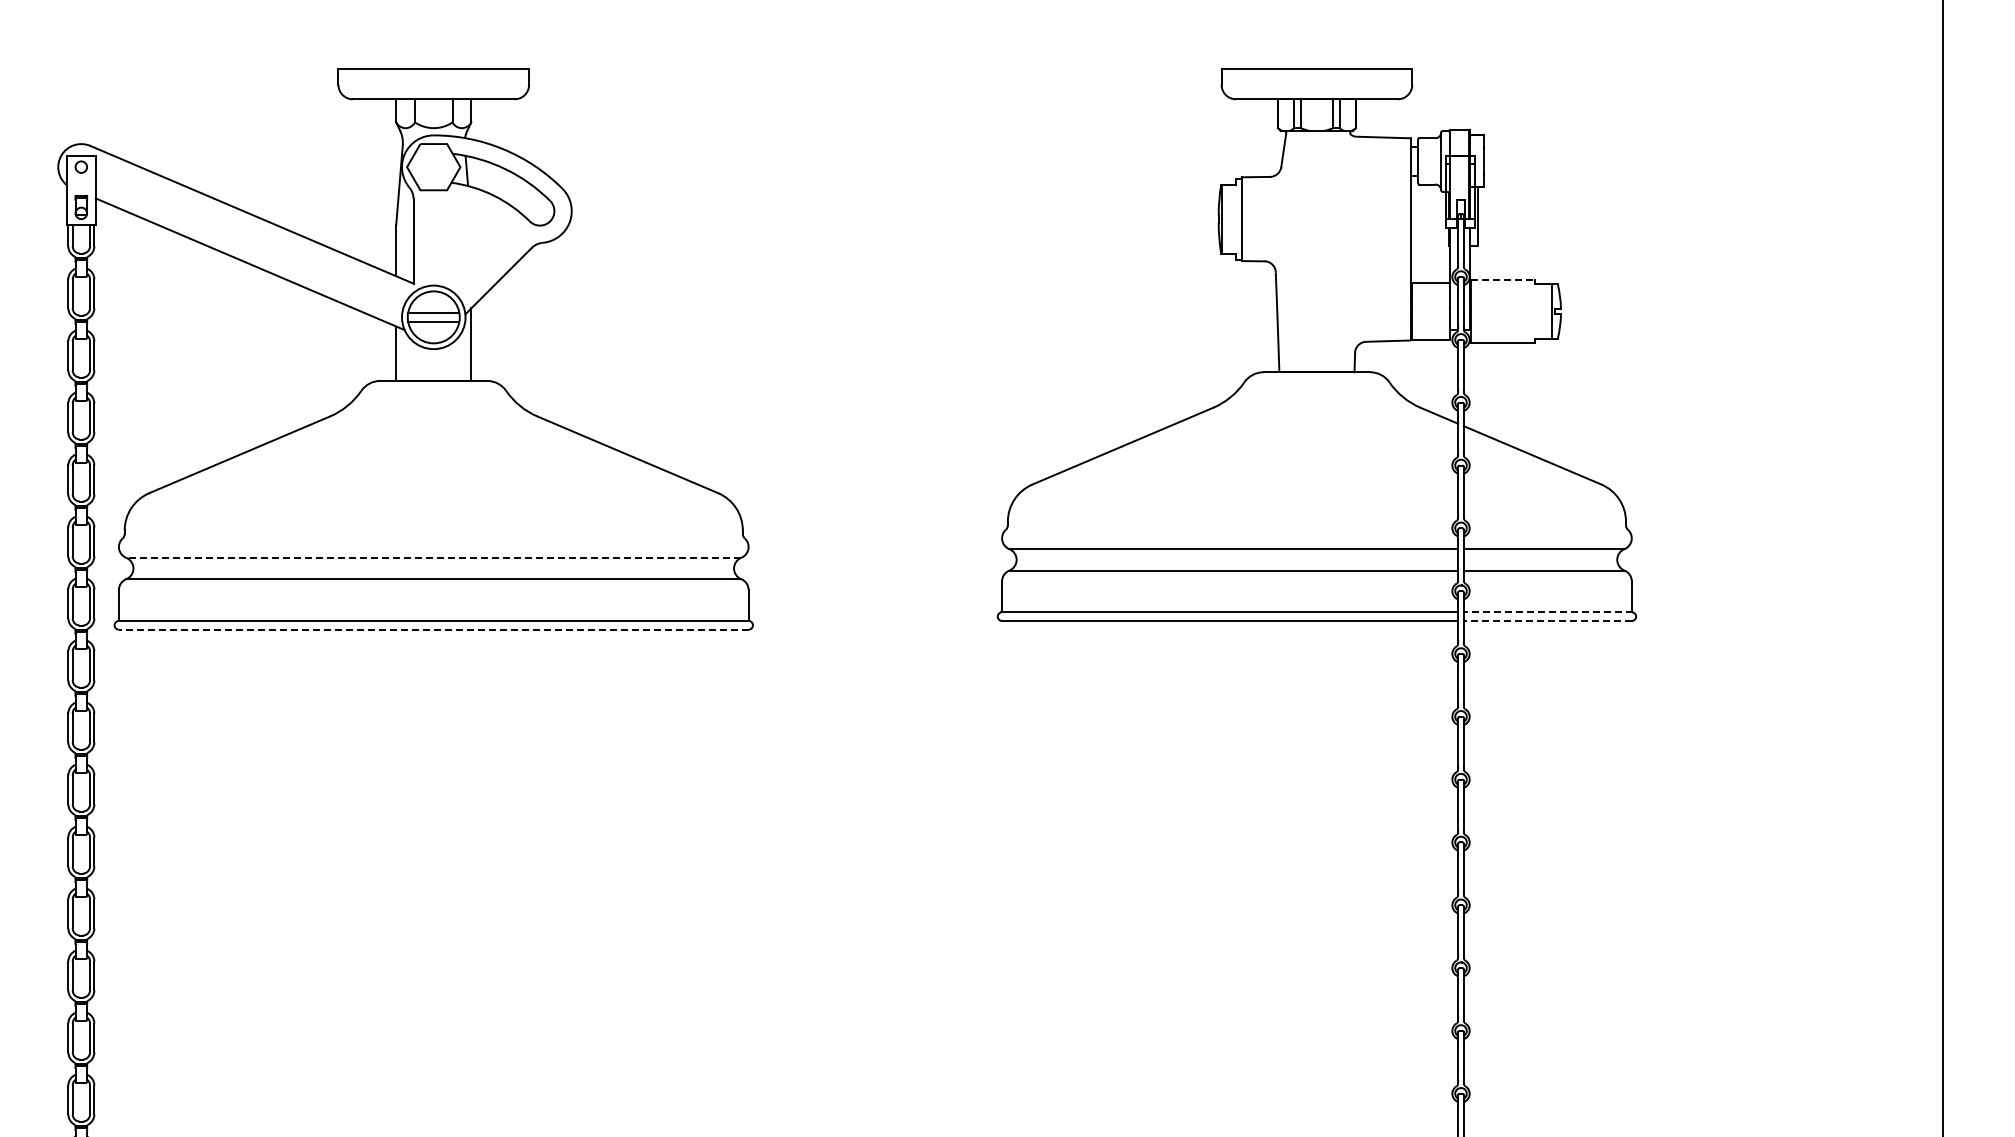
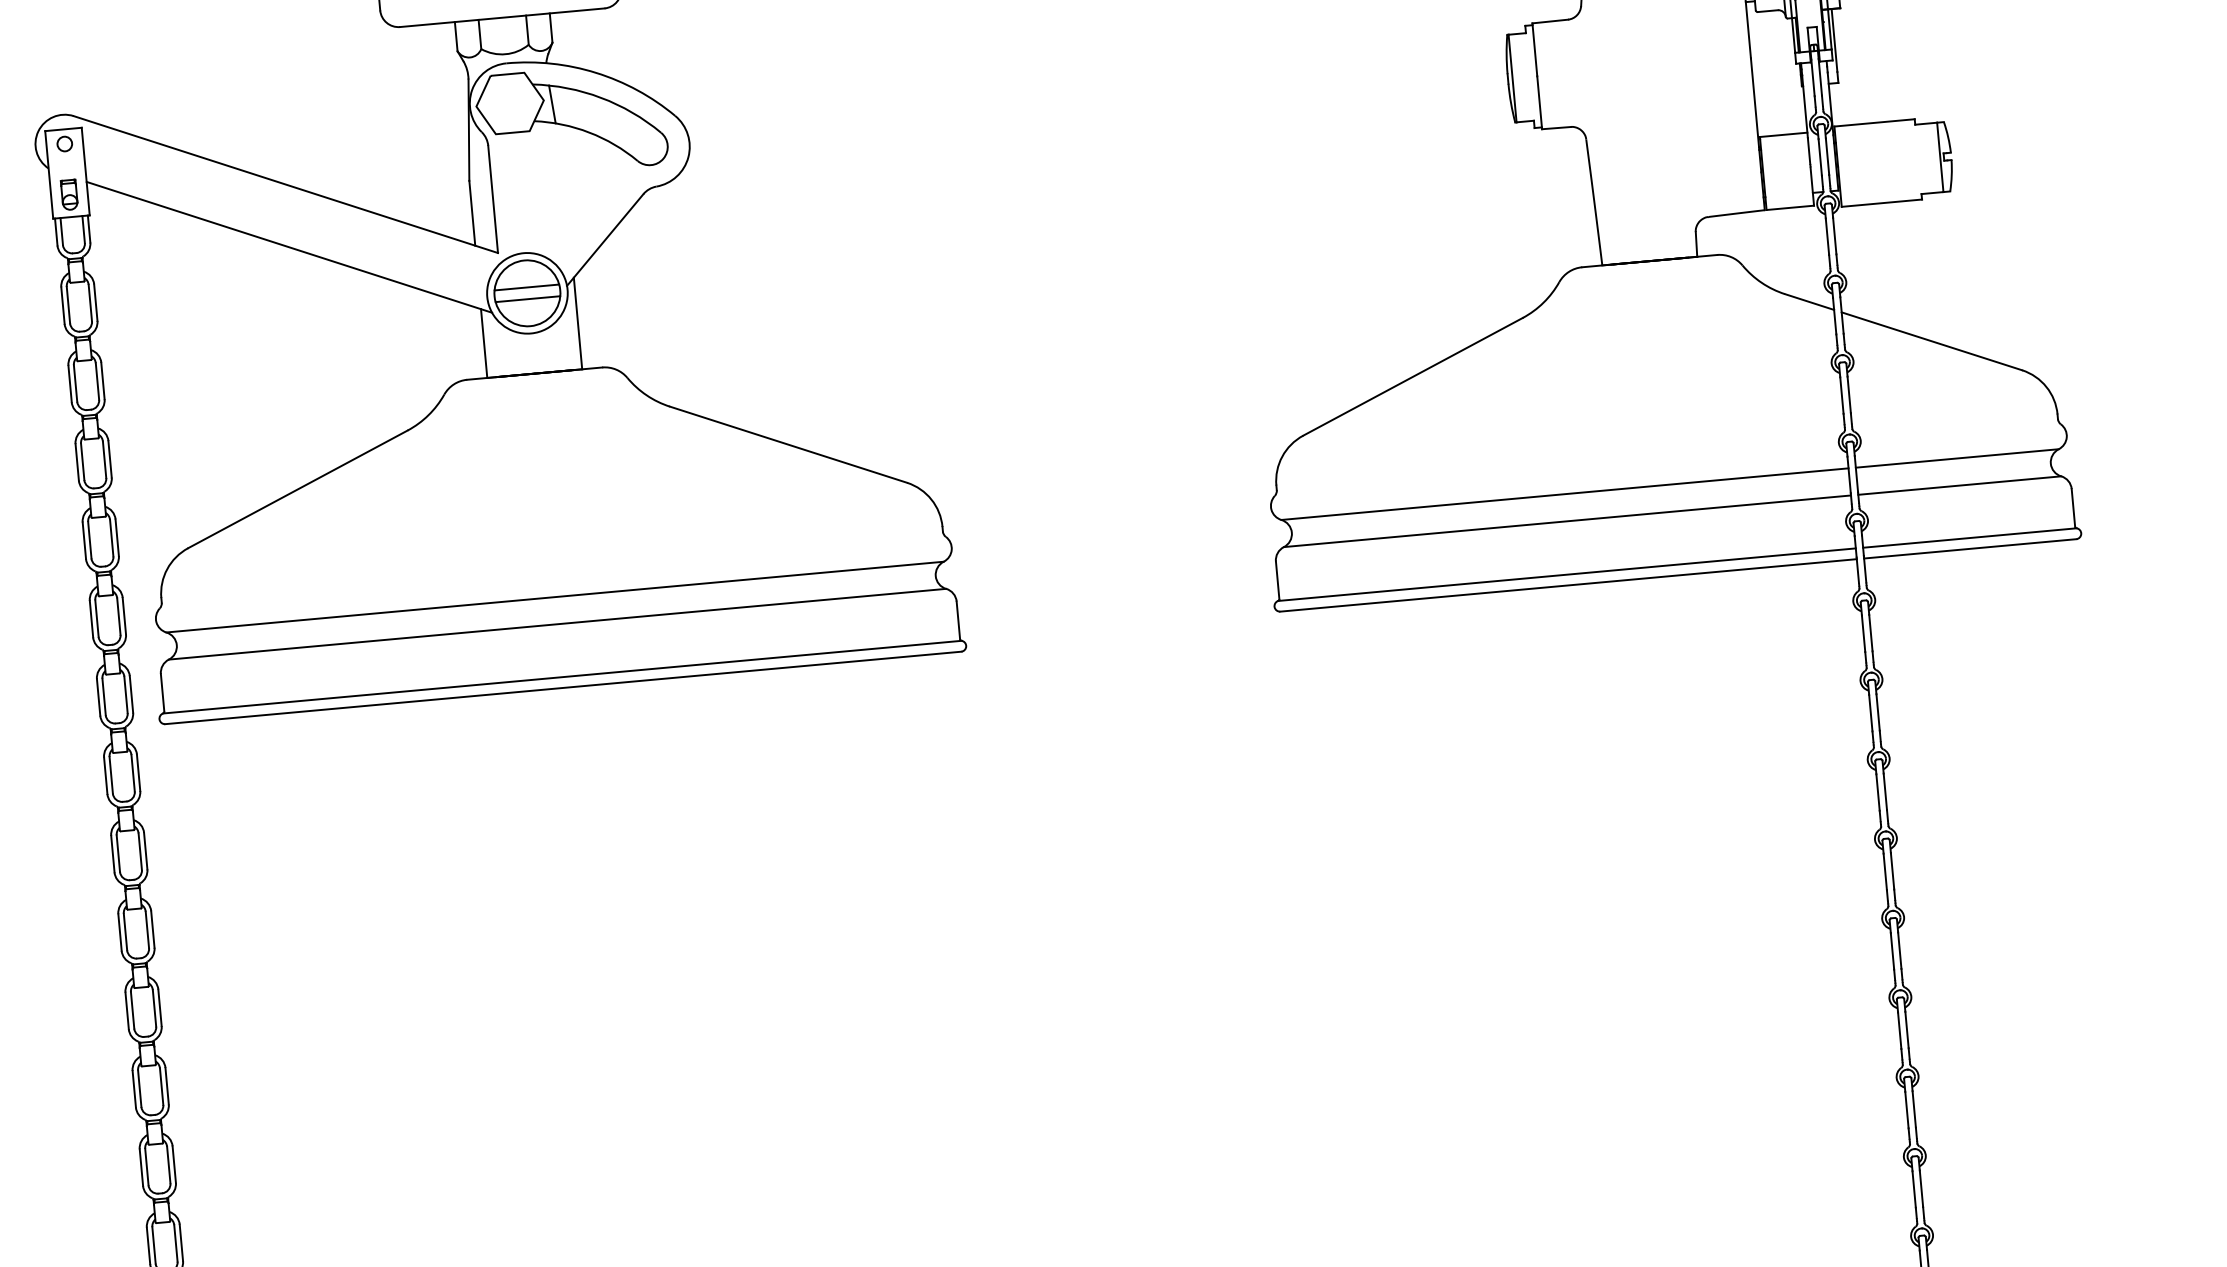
line: (1503, 279) -> (1874, 122), dashed -> solid
line: (433, 557) -> (554, 596), dashed -> solid
line: (1547, 612) -> (1968, 538), dashed -> solid
line: (1547, 620) -> (1969, 548), dashed -> solid
line: (433, 629) -> (562, 687), dashed -> solid

